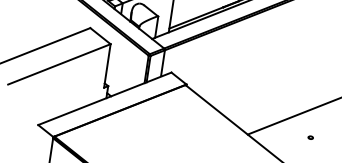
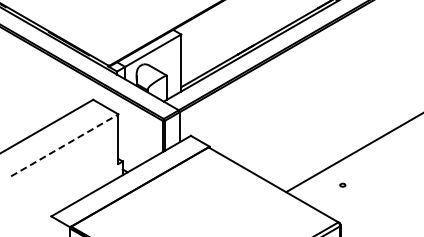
line: (59, 64) -> (64, 145), solid -> dashed
part: (310, 137) -> (342, 184), moved

